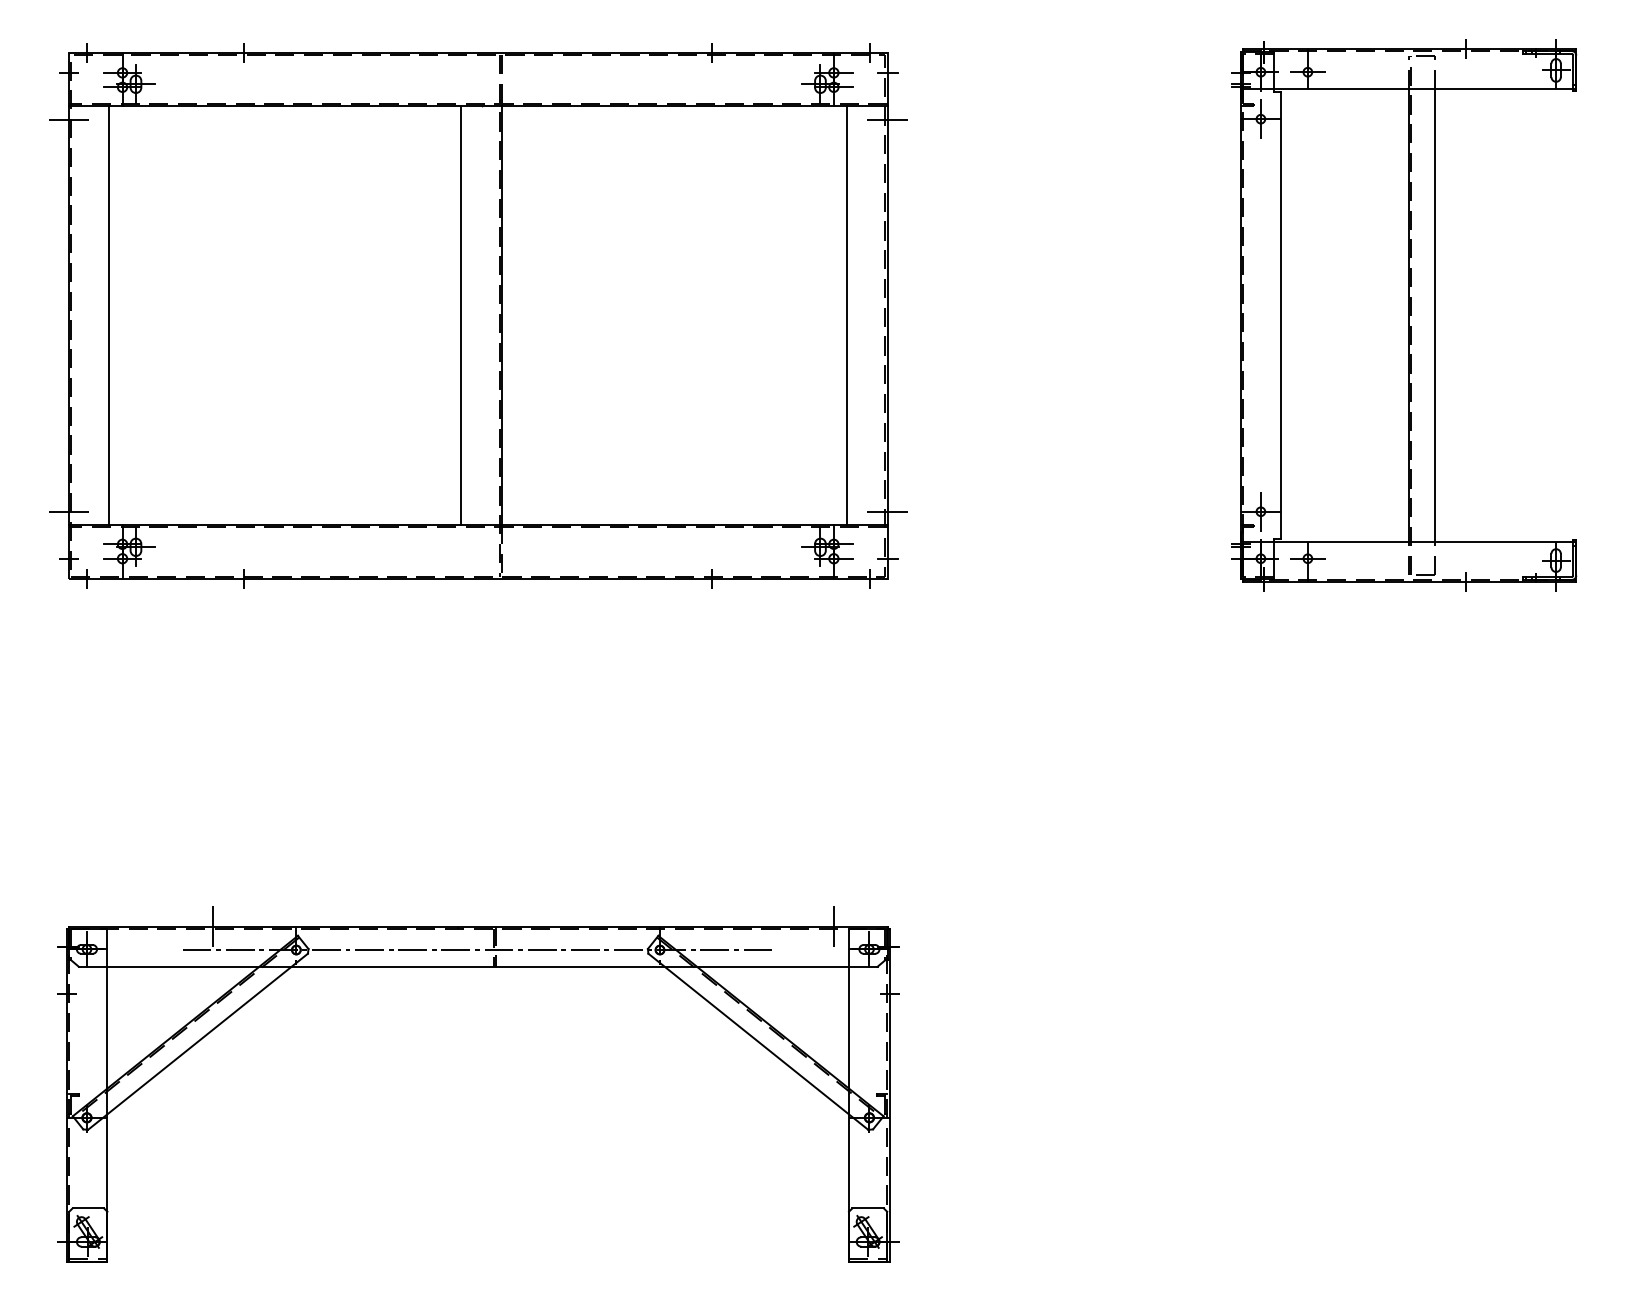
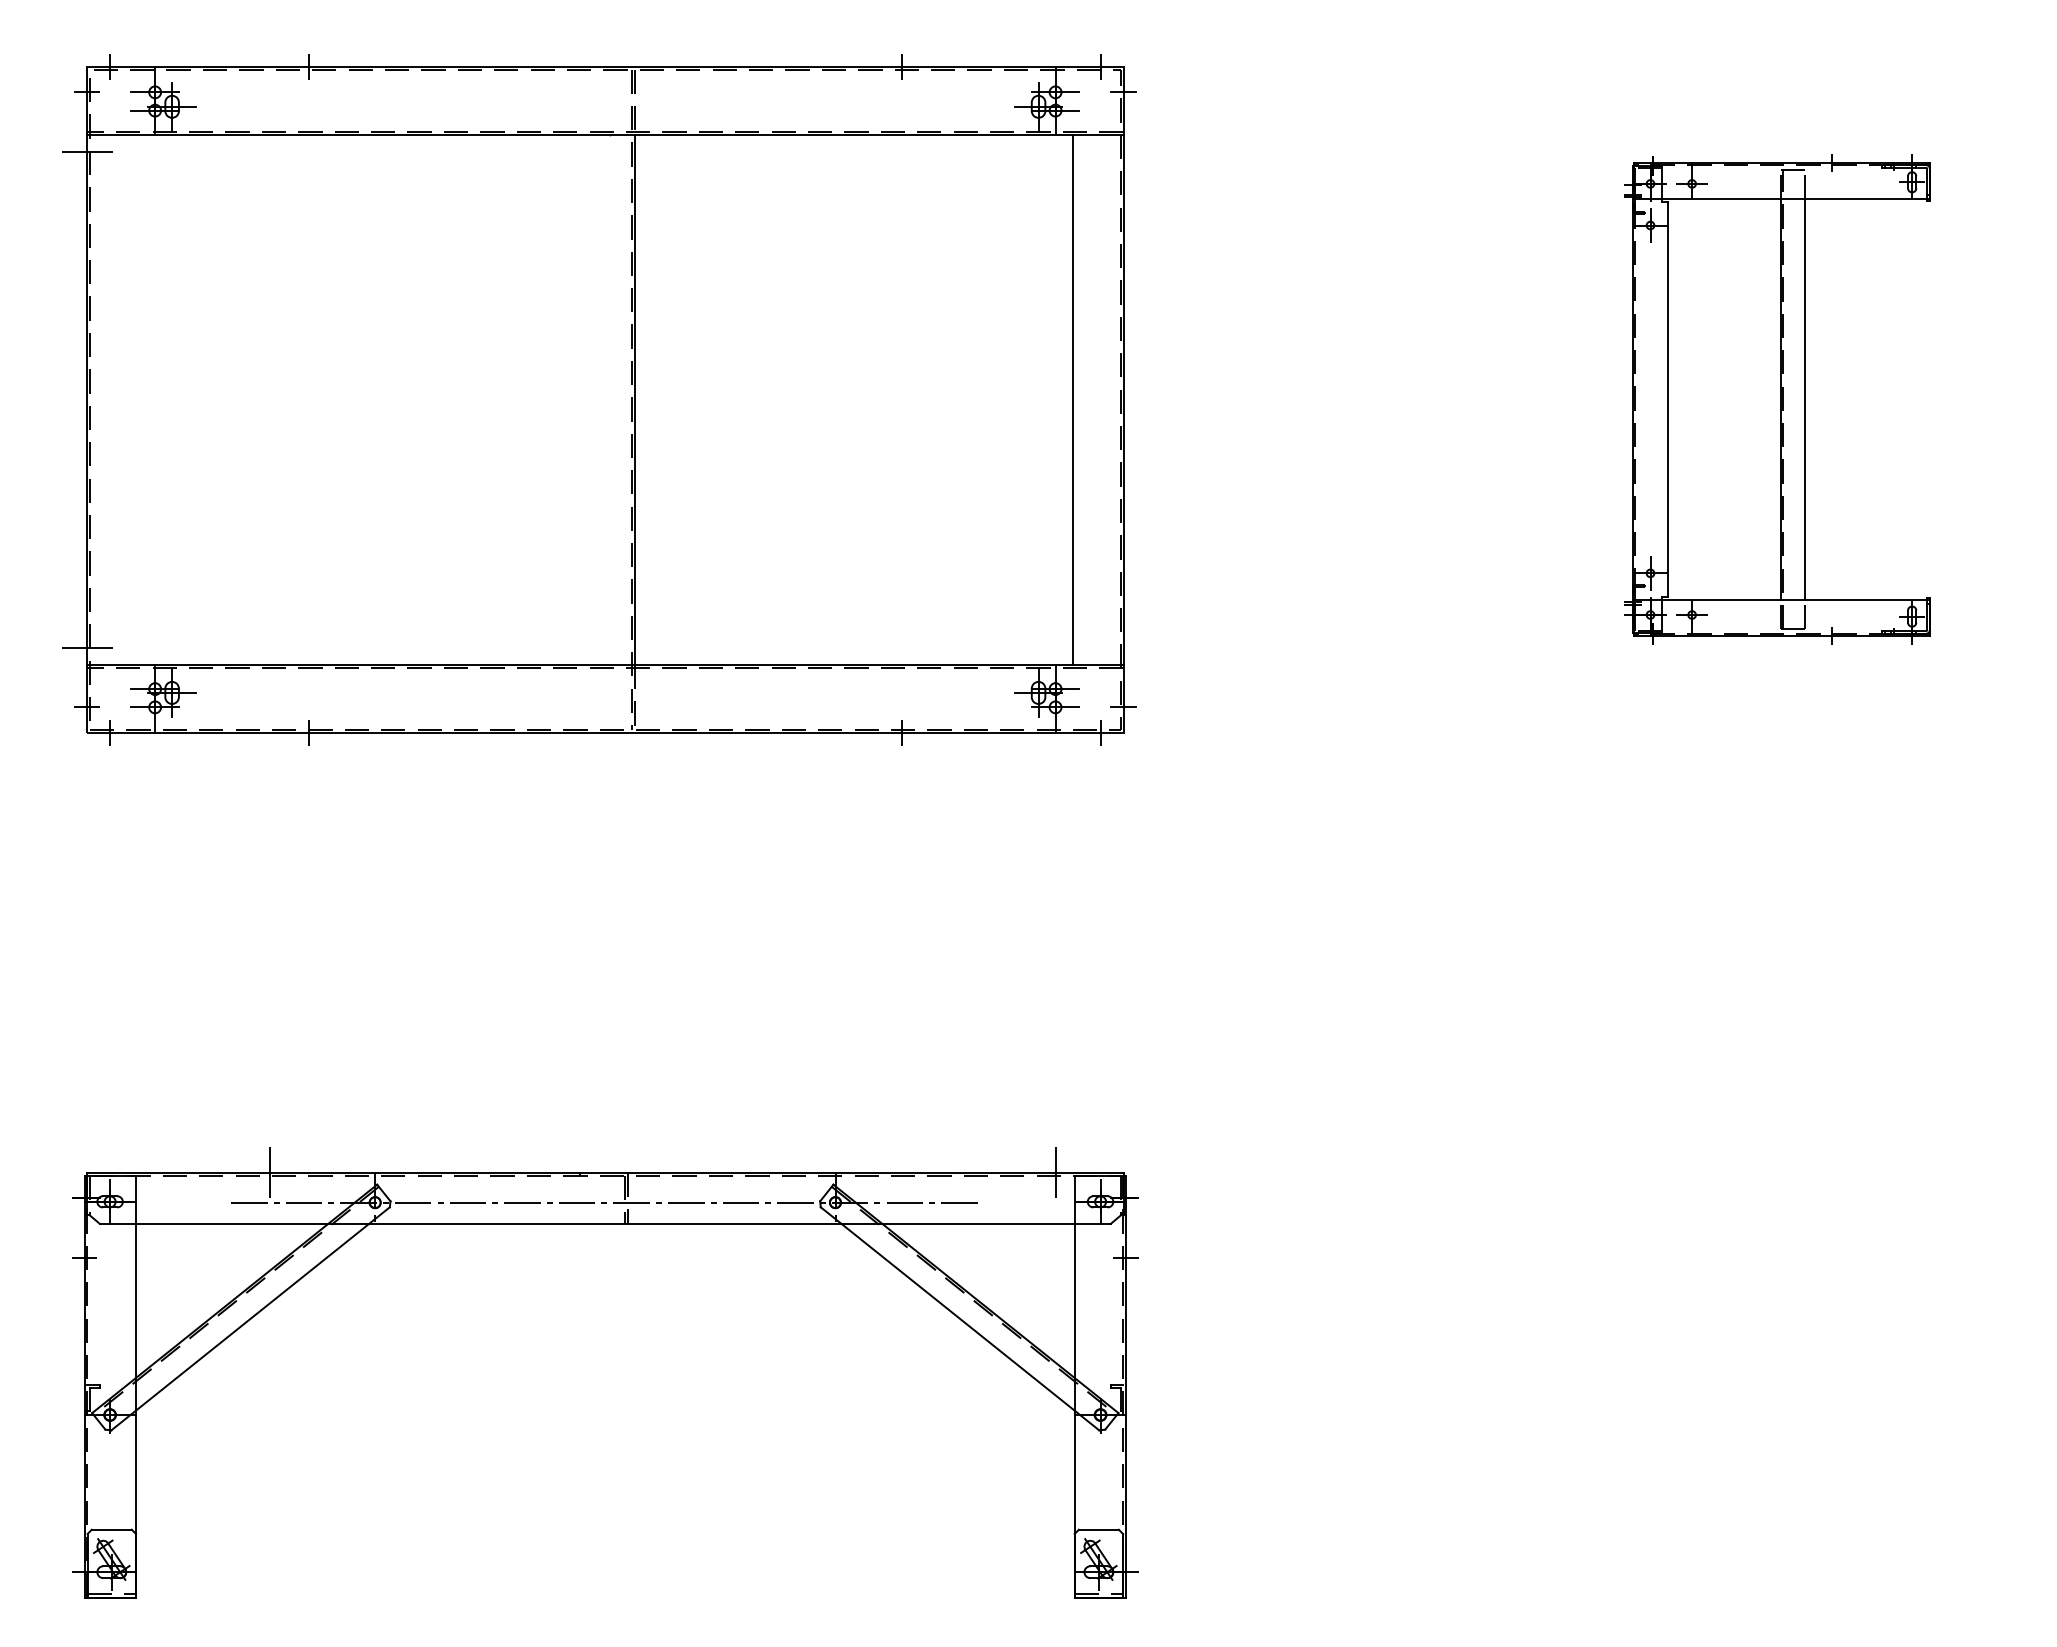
line: (887, 119) -> (1123, 151), removed
line: (109, 315) -> (138, 399), removed
line: (461, 315) -> (584, 399), removed
part: (1404, 315) -> (1777, 399), size x0.7
line: (887, 511) -> (1123, 647), removed

